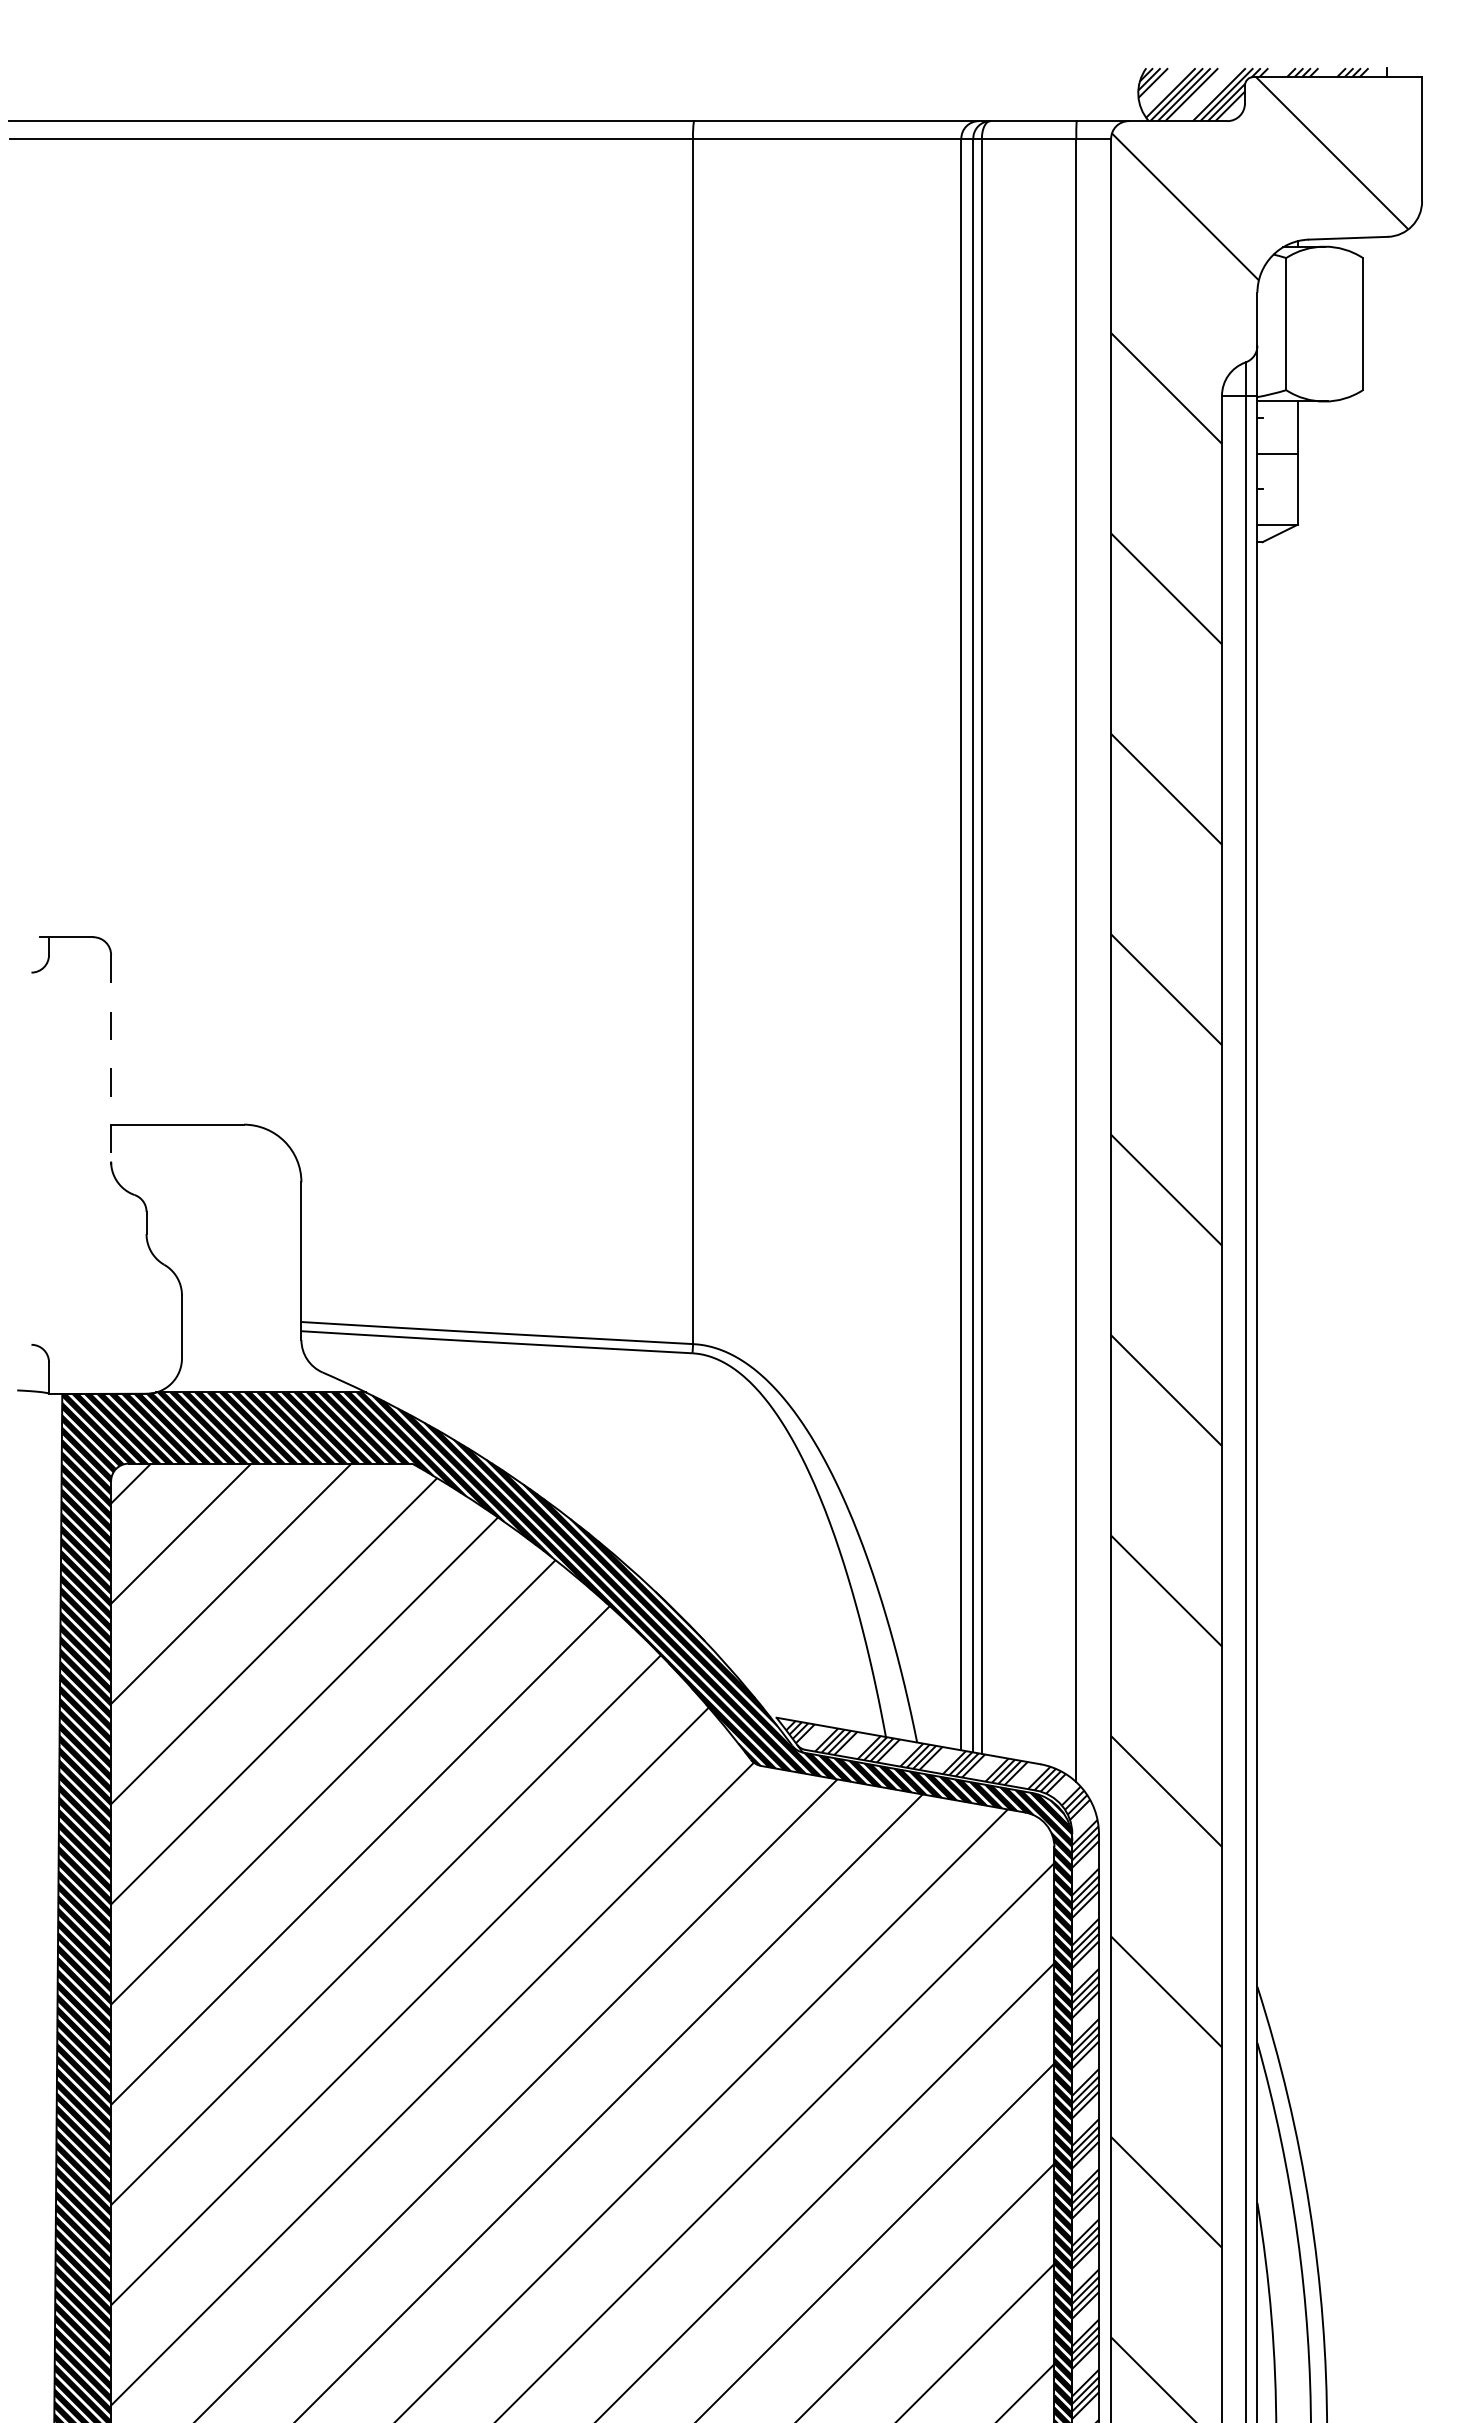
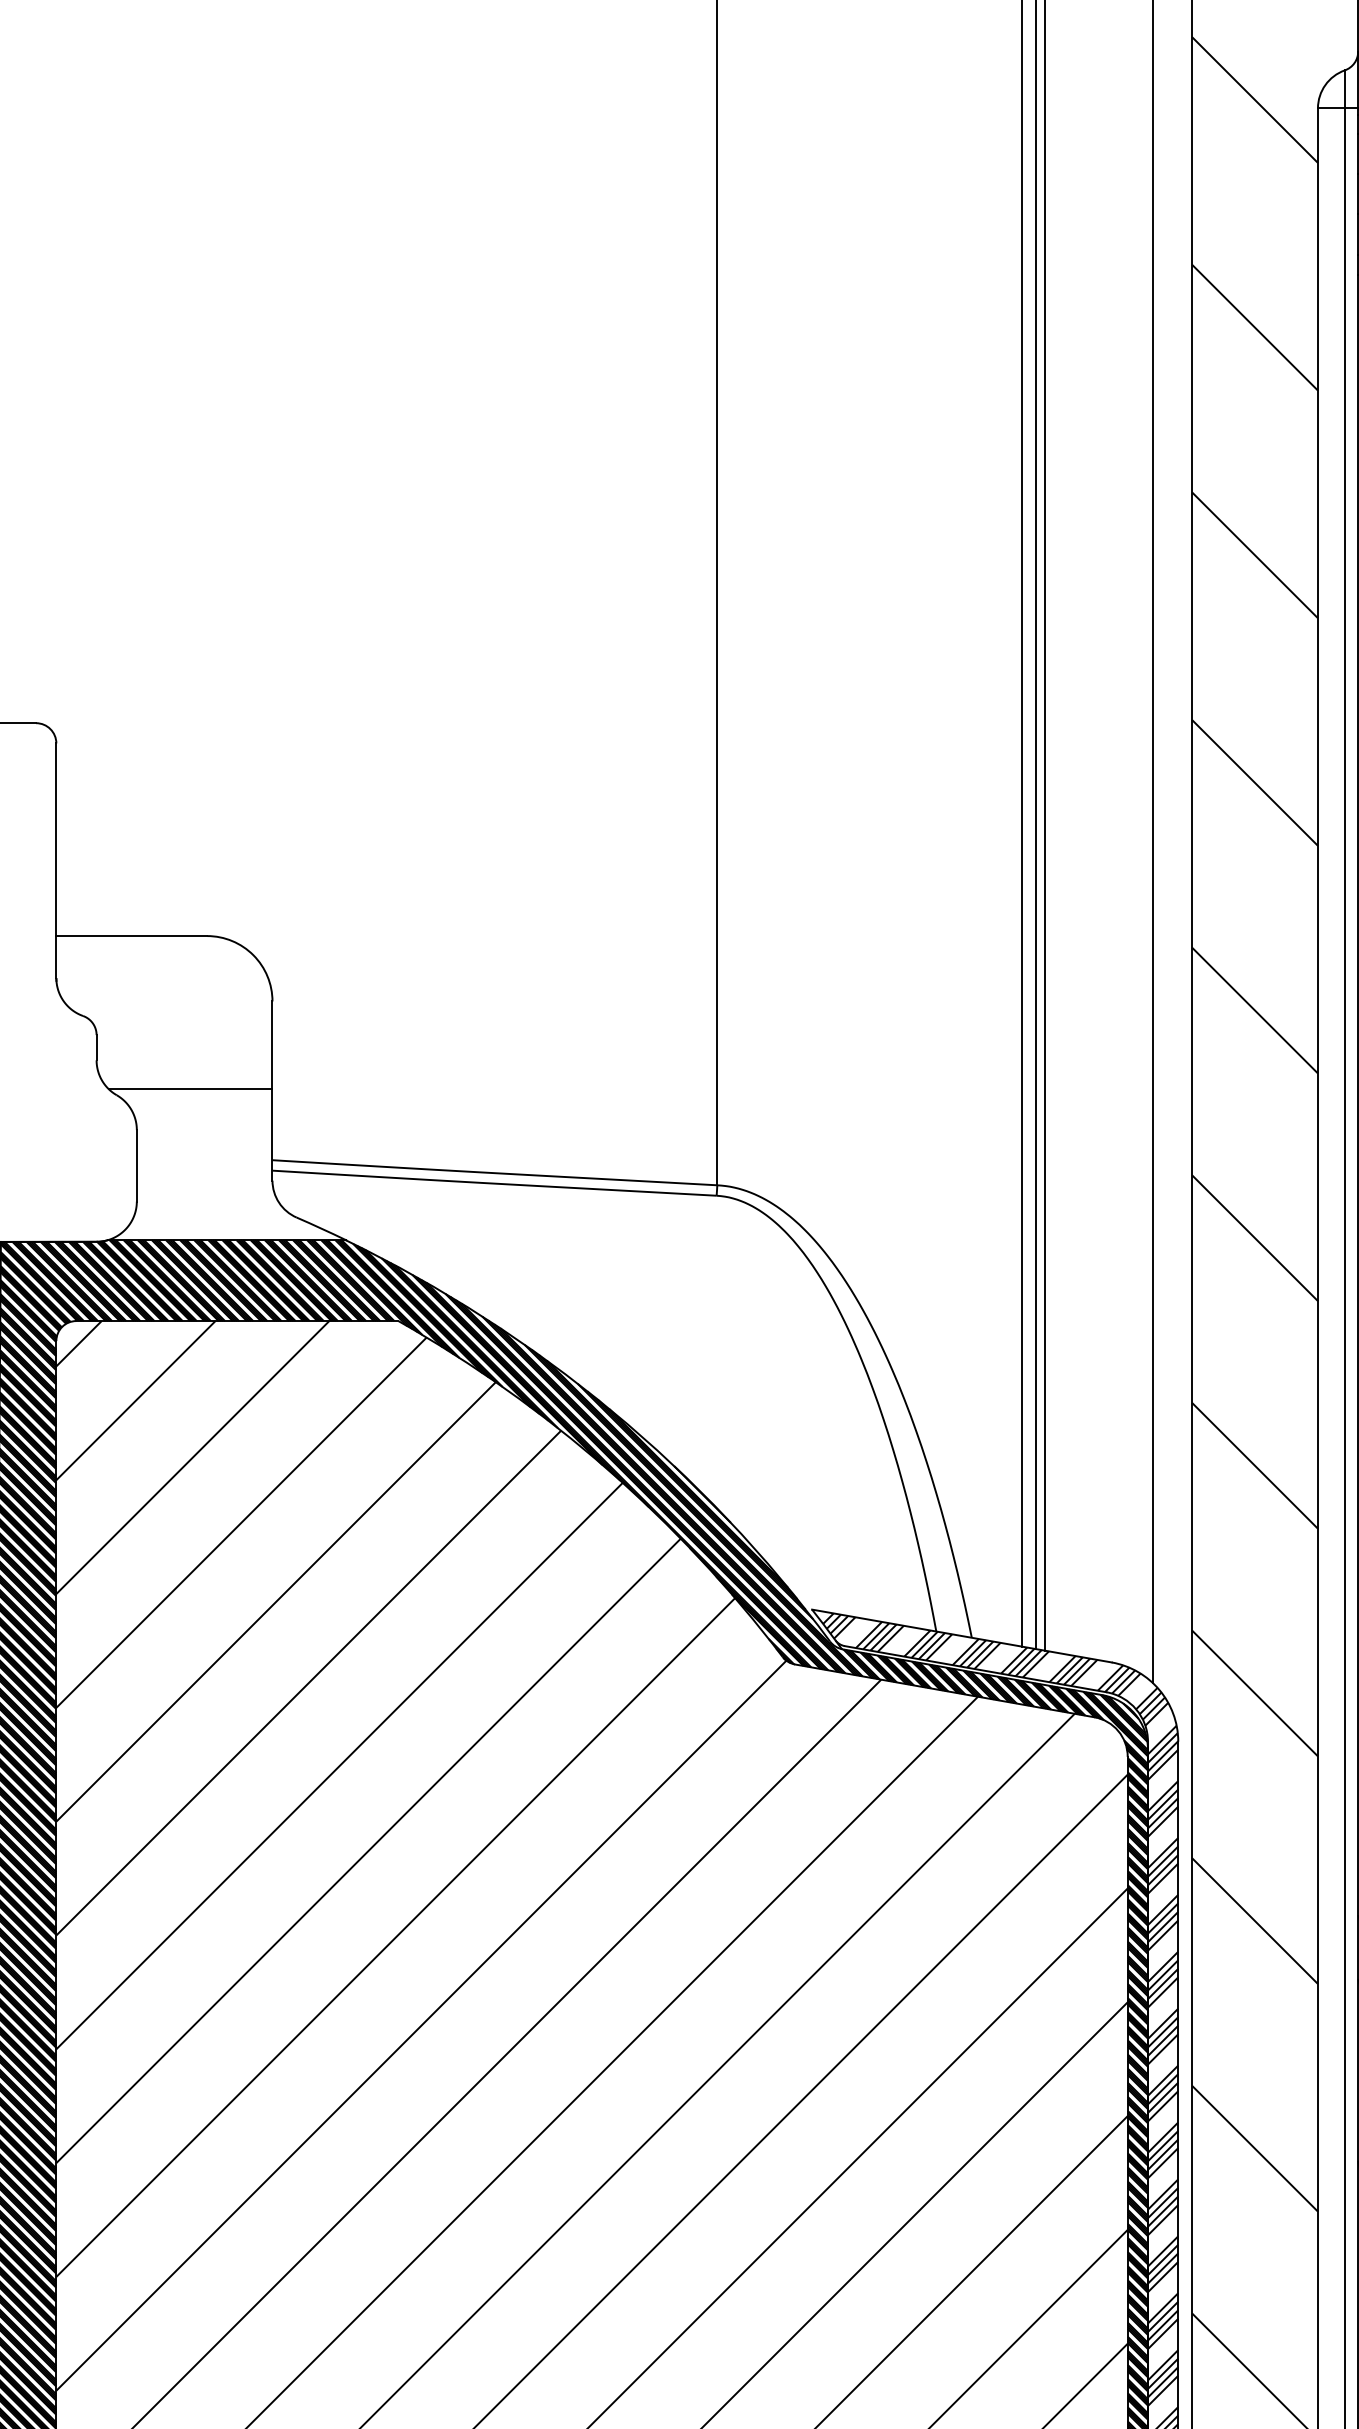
line: (111, 1058) -> (56, 860), dashed -> solid
line: (229, 1259) -> (190, 1089), added

